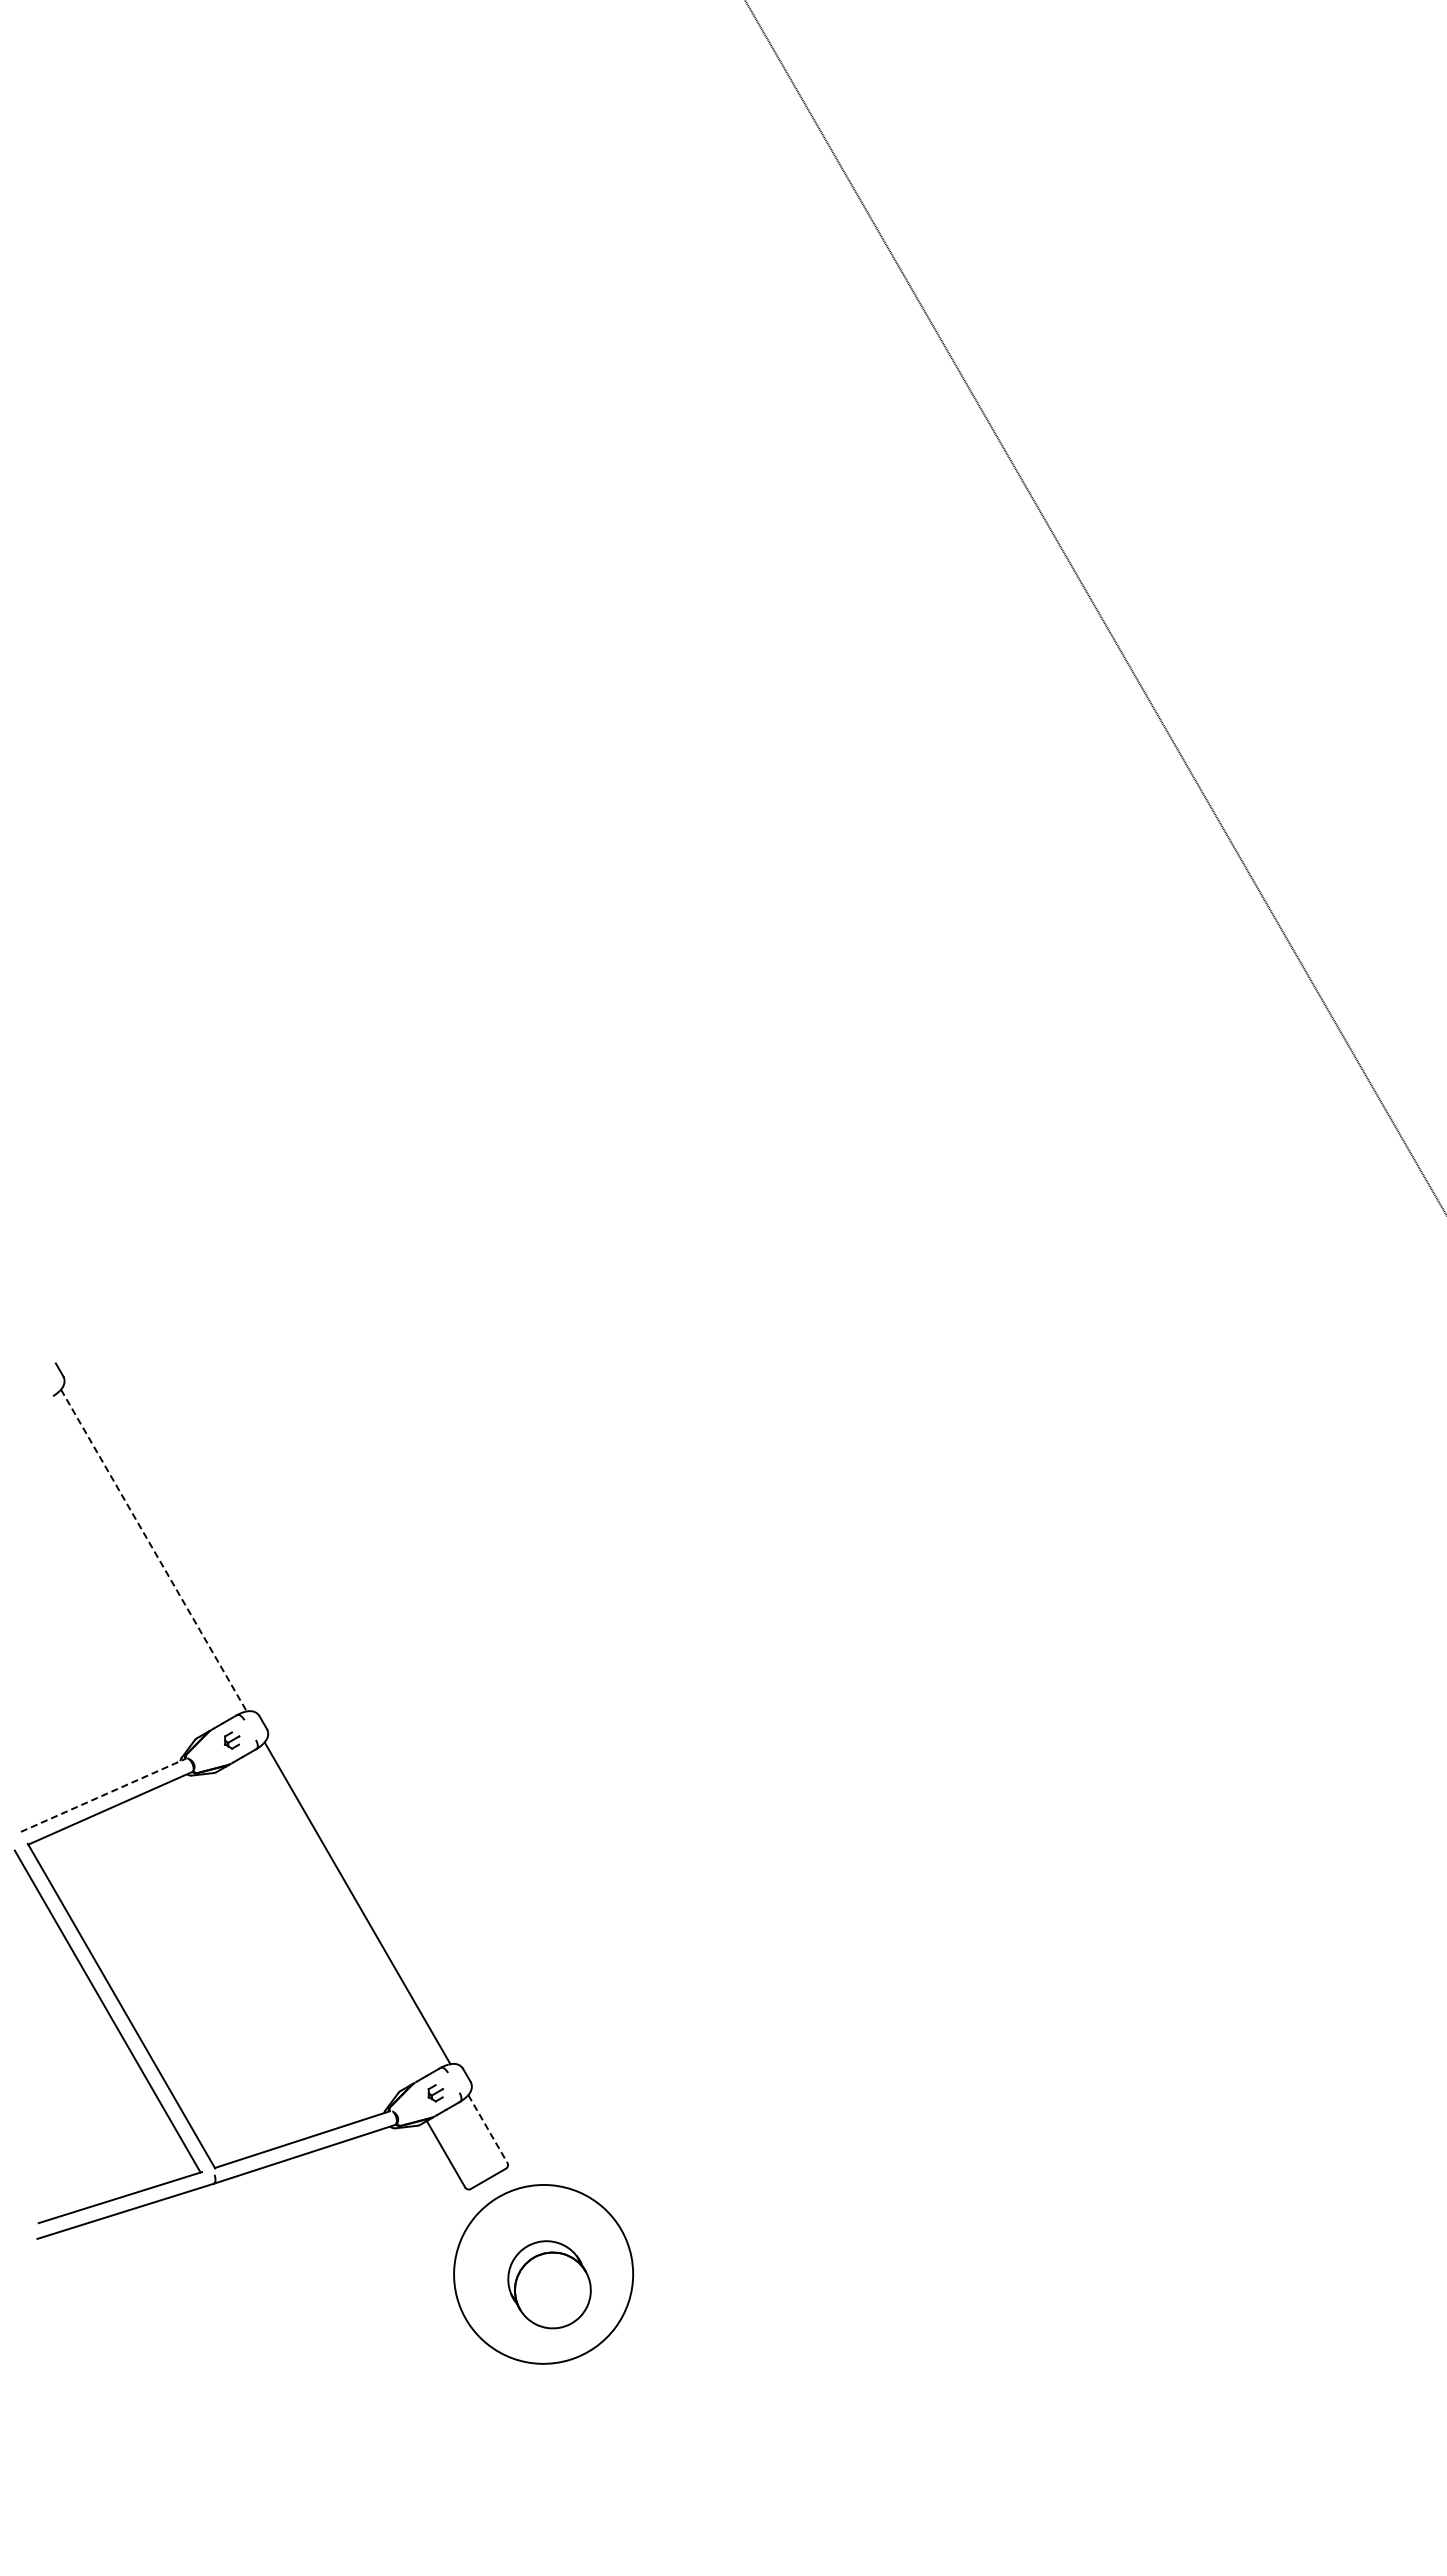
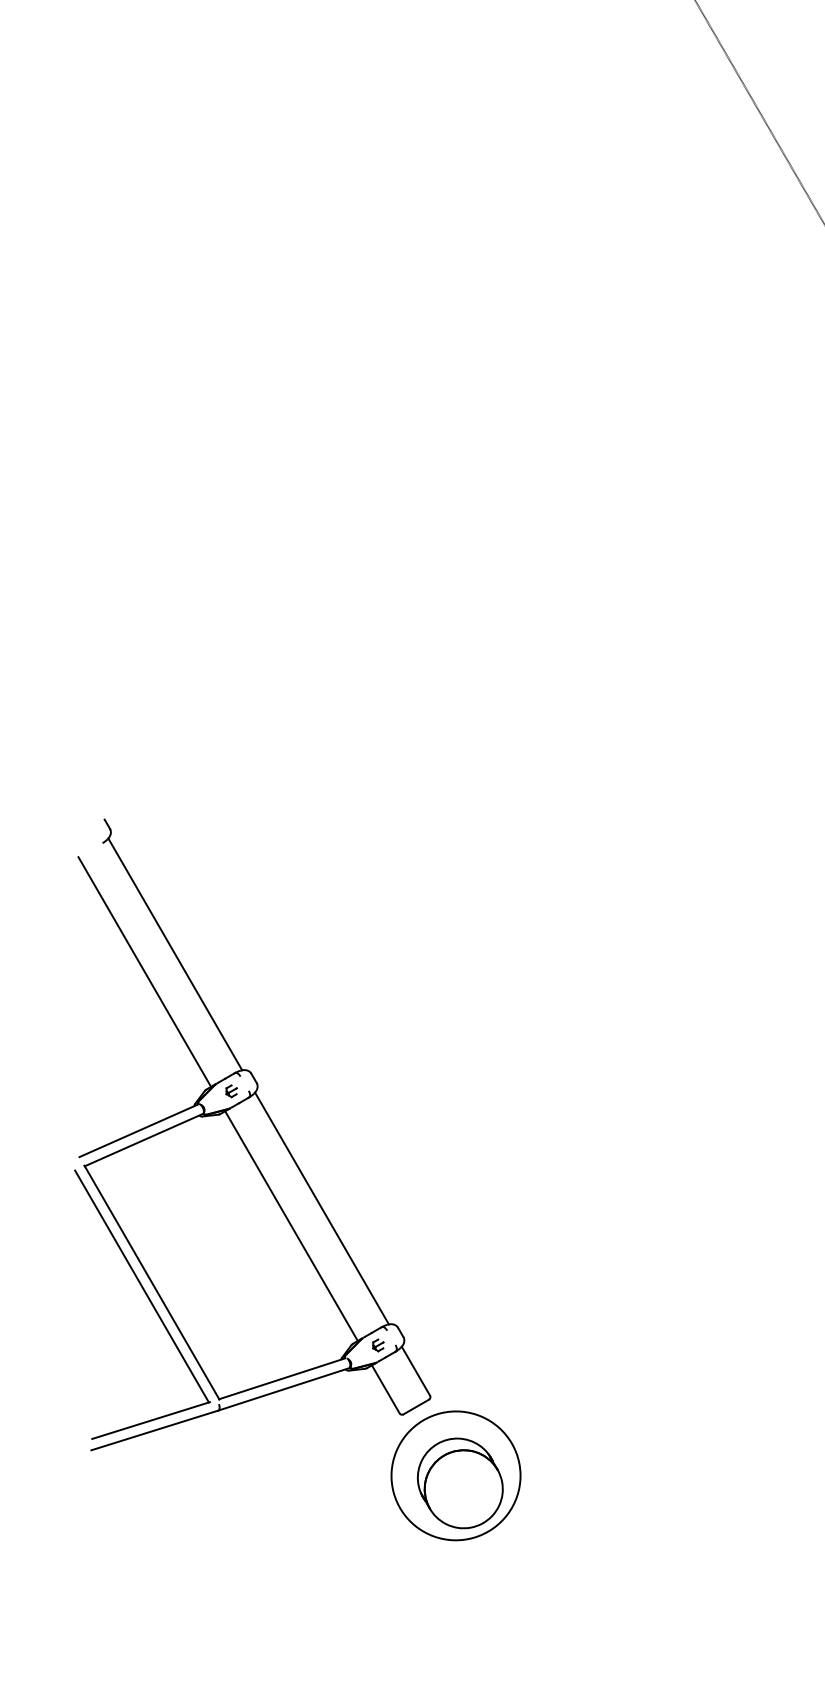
line: (153, 1550) -> (174, 954), dashed -> solid
line: (111, 1574) -> (144, 971), added
line: (104, 1795) -> (139, 1130), dashed -> solid
line: (315, 1927) -> (291, 1225), added
line: (488, 2129) -> (416, 1371), dashed -> solid
part: (549, 2284) -> (460, 1483), size x1.43

